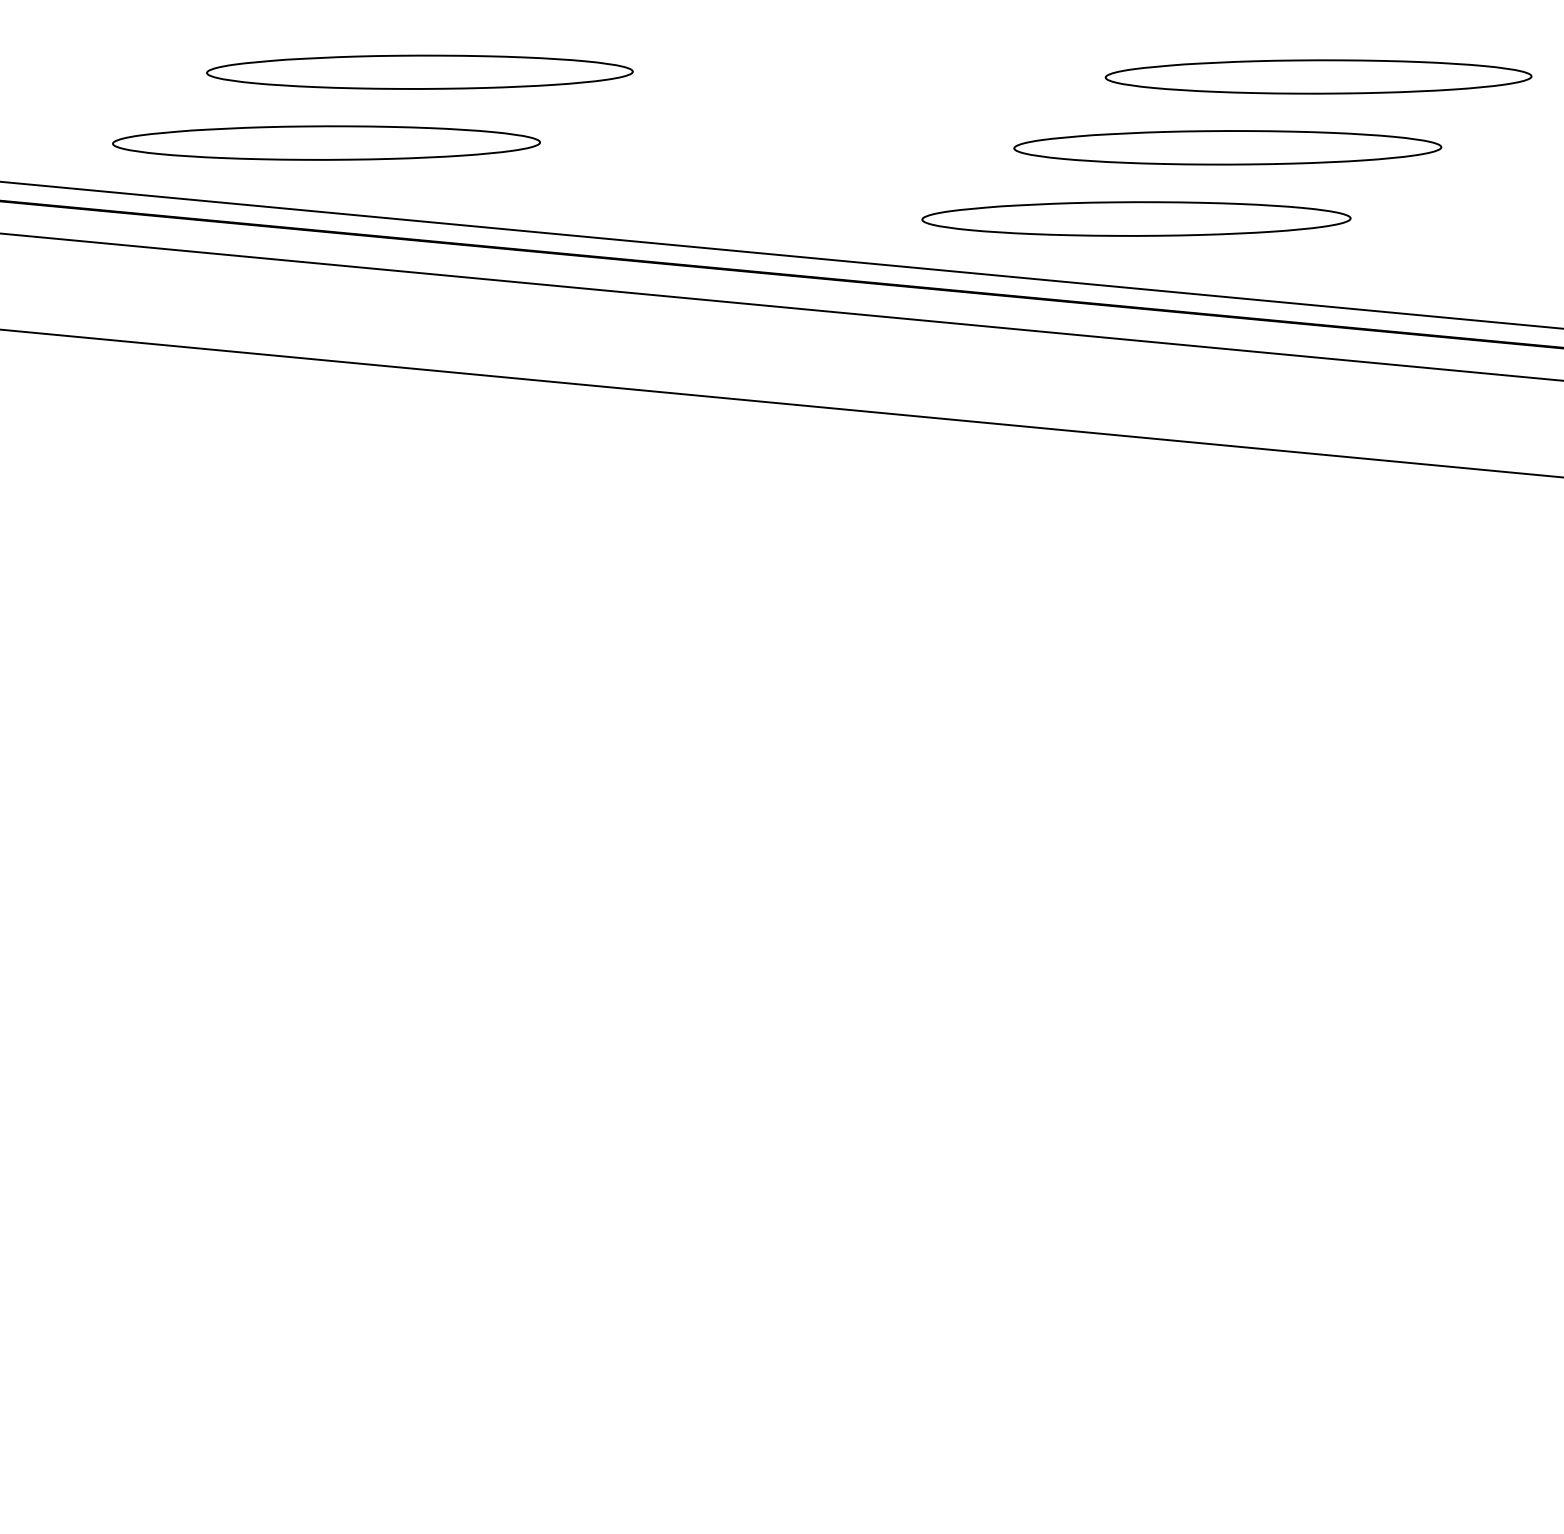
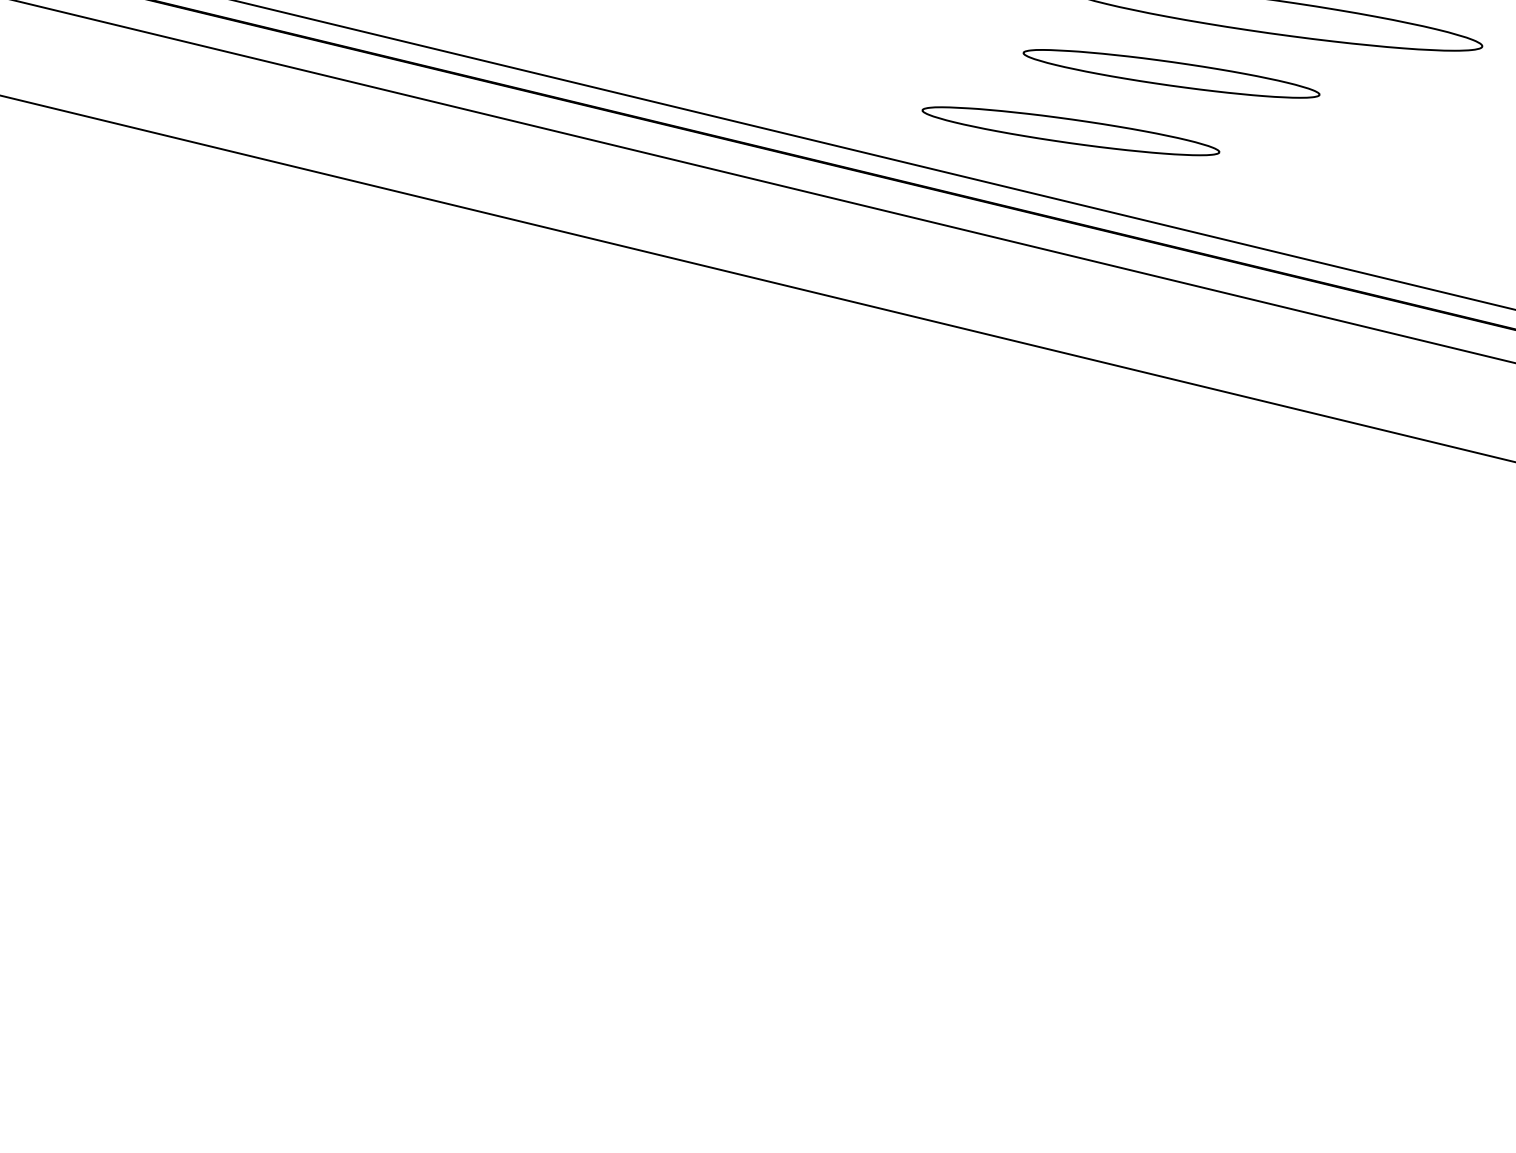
part: (1227, 147) -> (1171, 73), size x0.7
part: (1136, 218) -> (1071, 130), size x0.7

